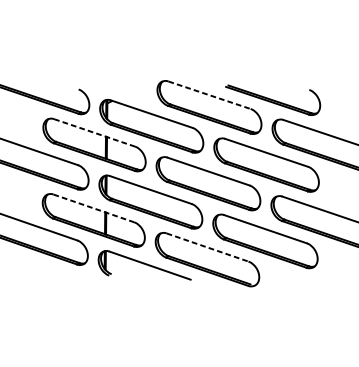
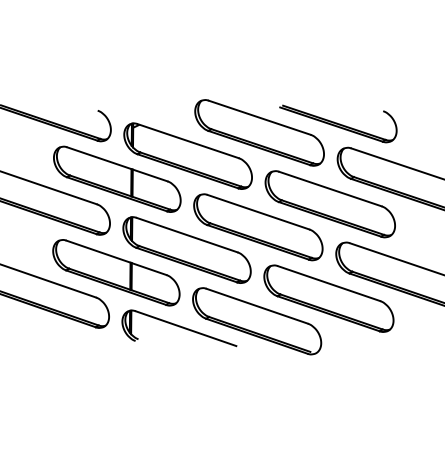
line: (209, 95) -> (259, 117), dashed -> solid
line: (94, 133) -> (117, 164), dashed -> solid
line: (93, 208) -> (116, 257), dashed -> solid
line: (207, 247) -> (257, 306), dashed -> solid

